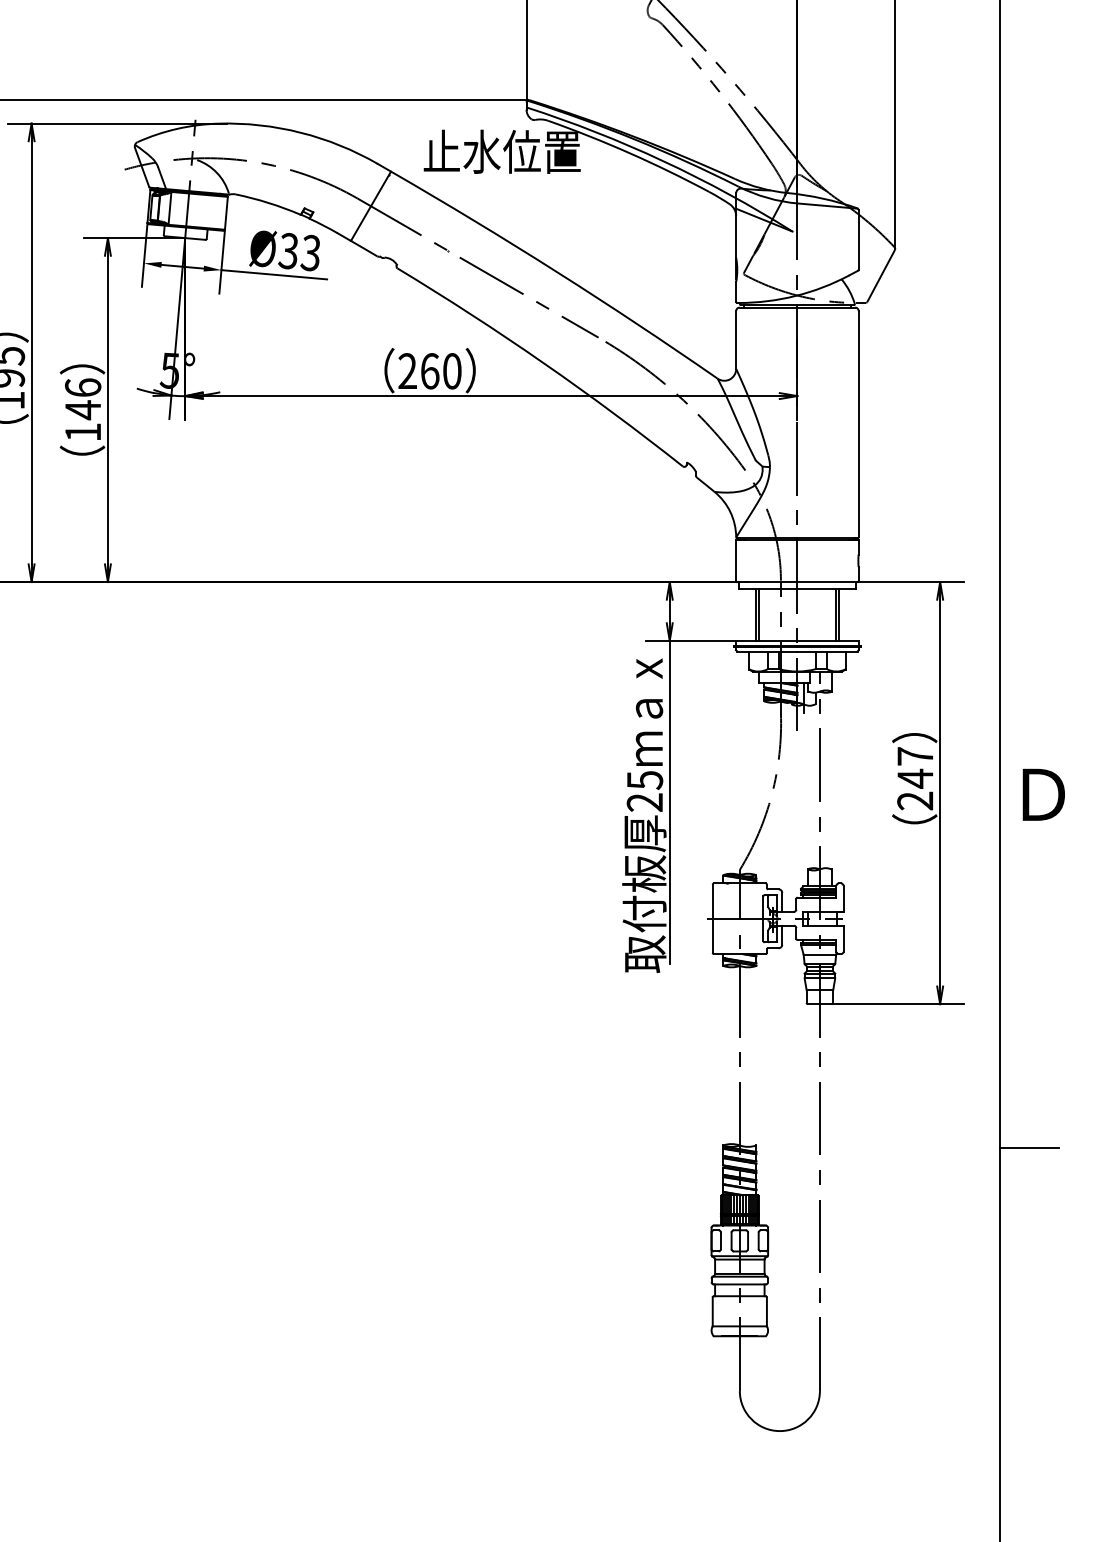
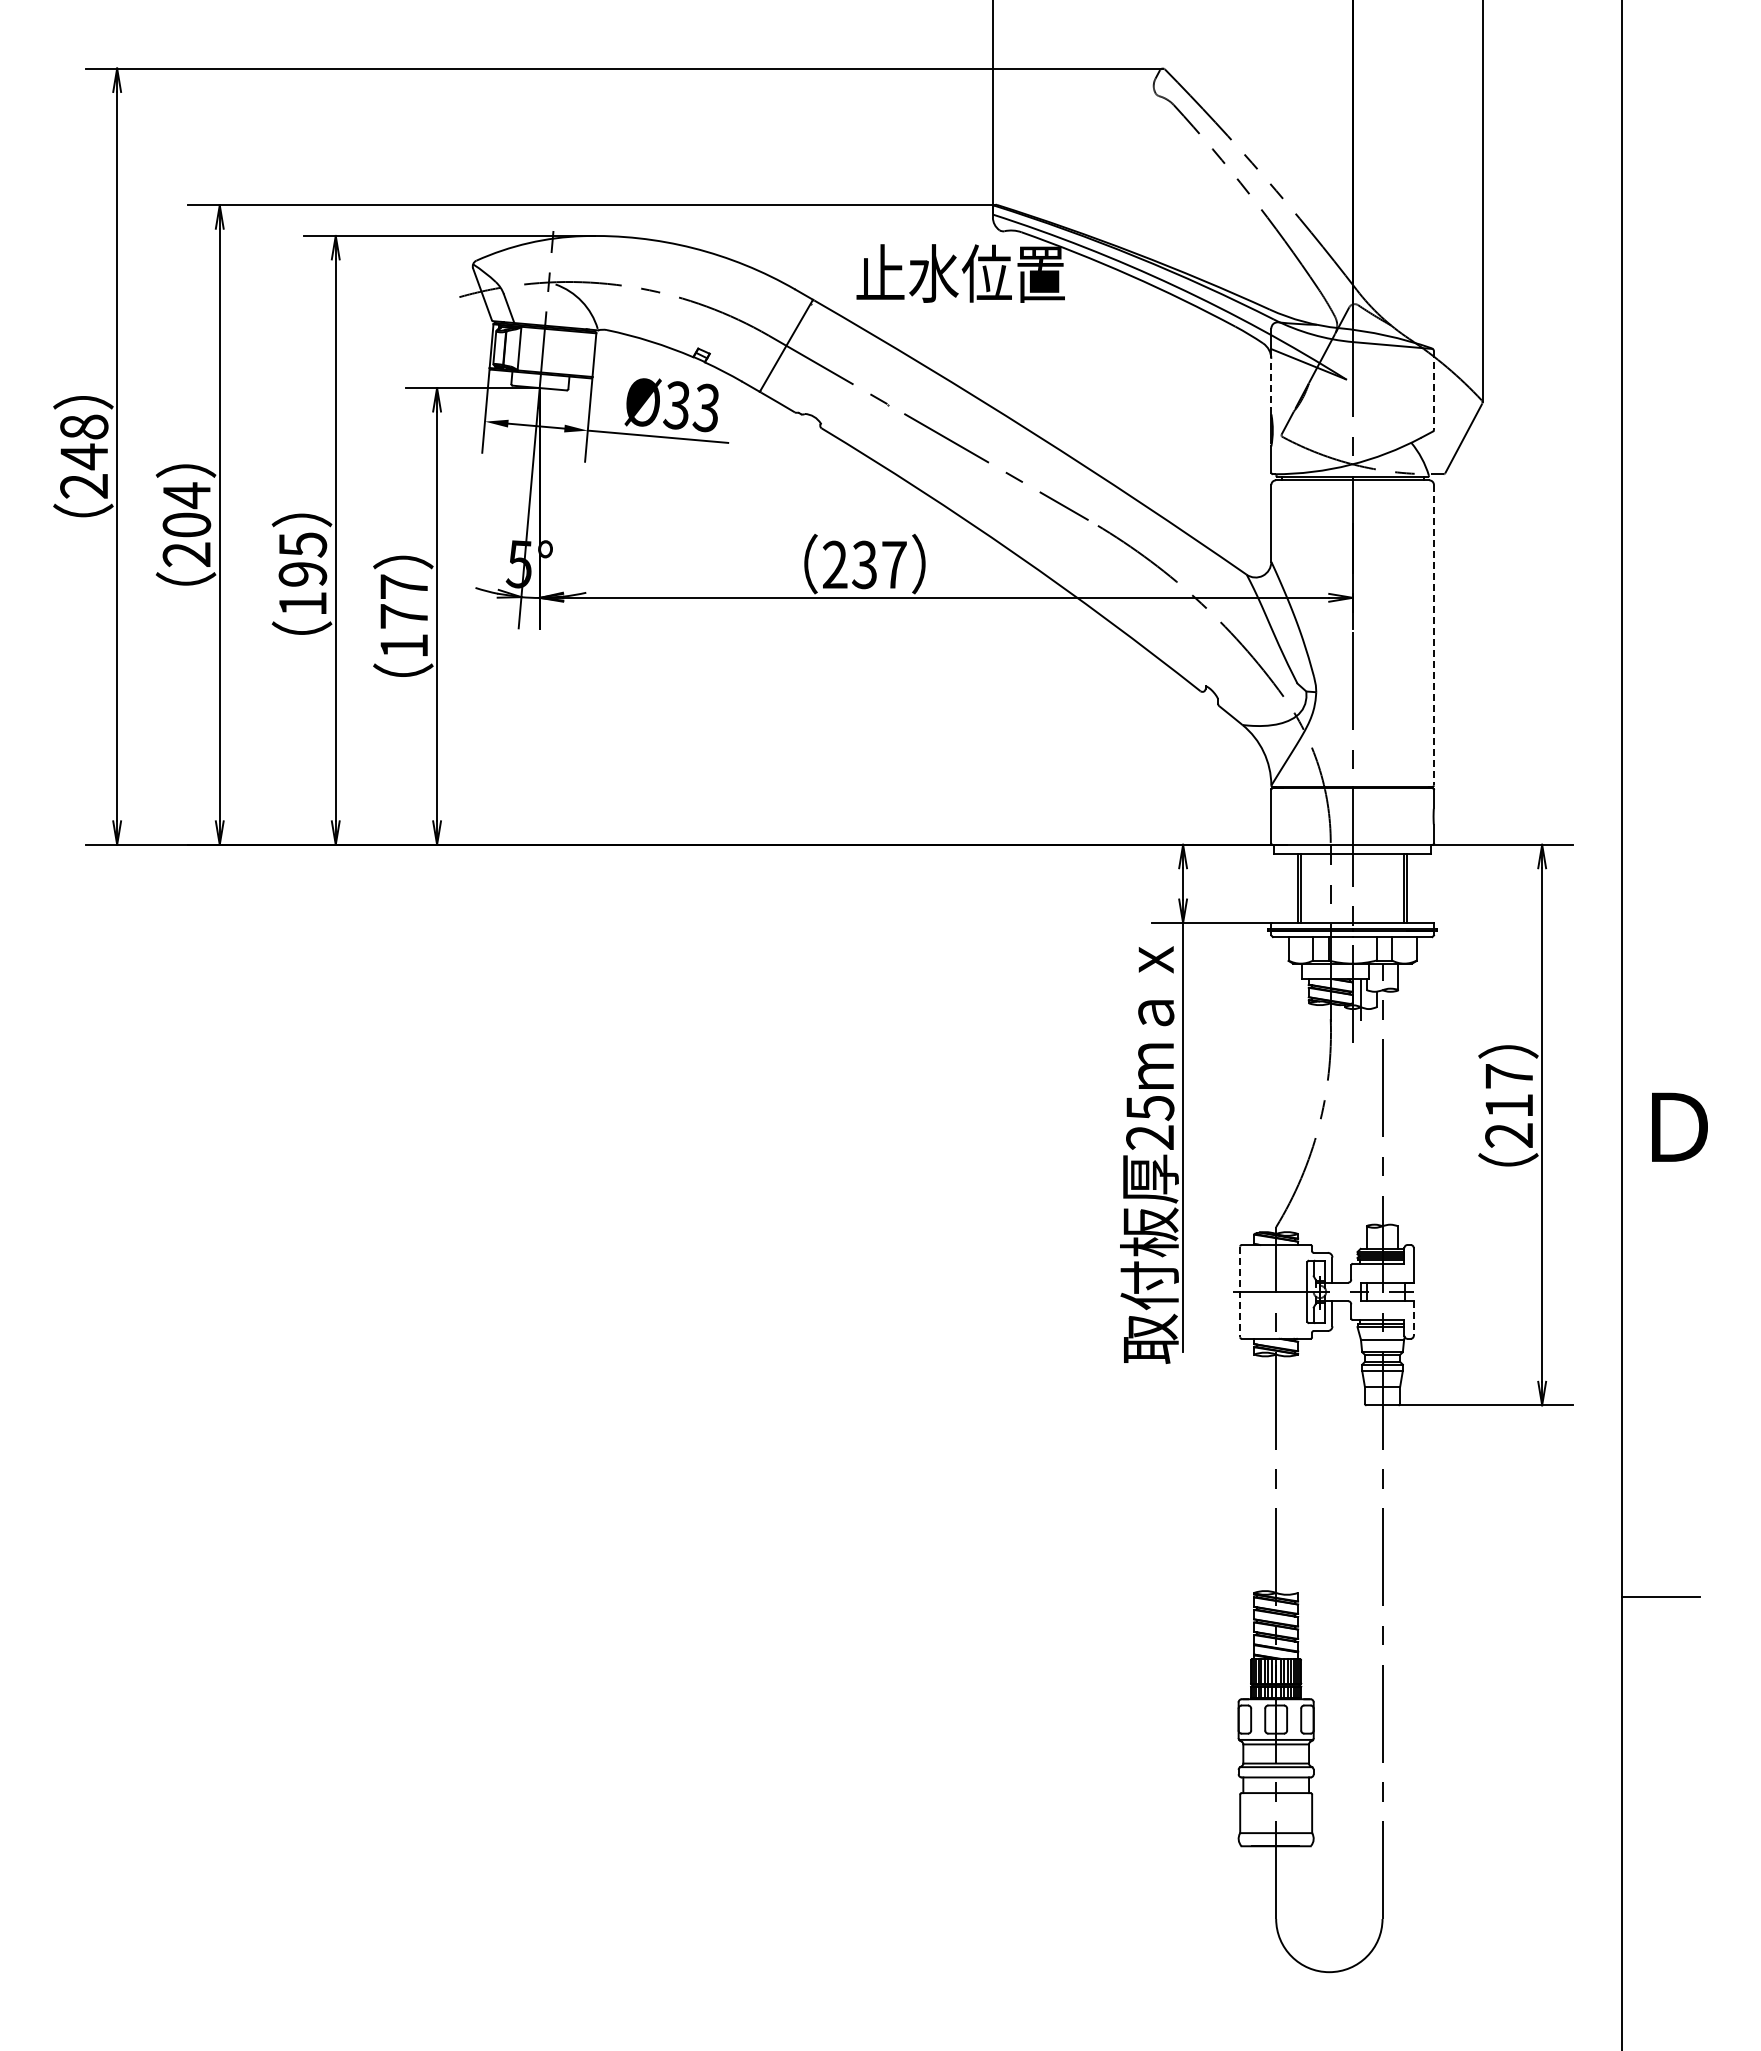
line: (736, 236) -> (1271, 386), solid -> dashed
line: (858, 240) -> (1433, 391), solid -> dashed
text: (441, 370) -> (879, 564), 260 -> 237
text: (83, 399) -> (404, 602), 146 -> 177
line: (858, 424) -> (1433, 635), solid -> dashed
text: (914, 778) -> (1508, 1105), 247 -> 217
line: (712, 919) -> (1240, 1292), solid -> dashed
line: (843, 939) -> (1413, 1319), solid -> dashed

